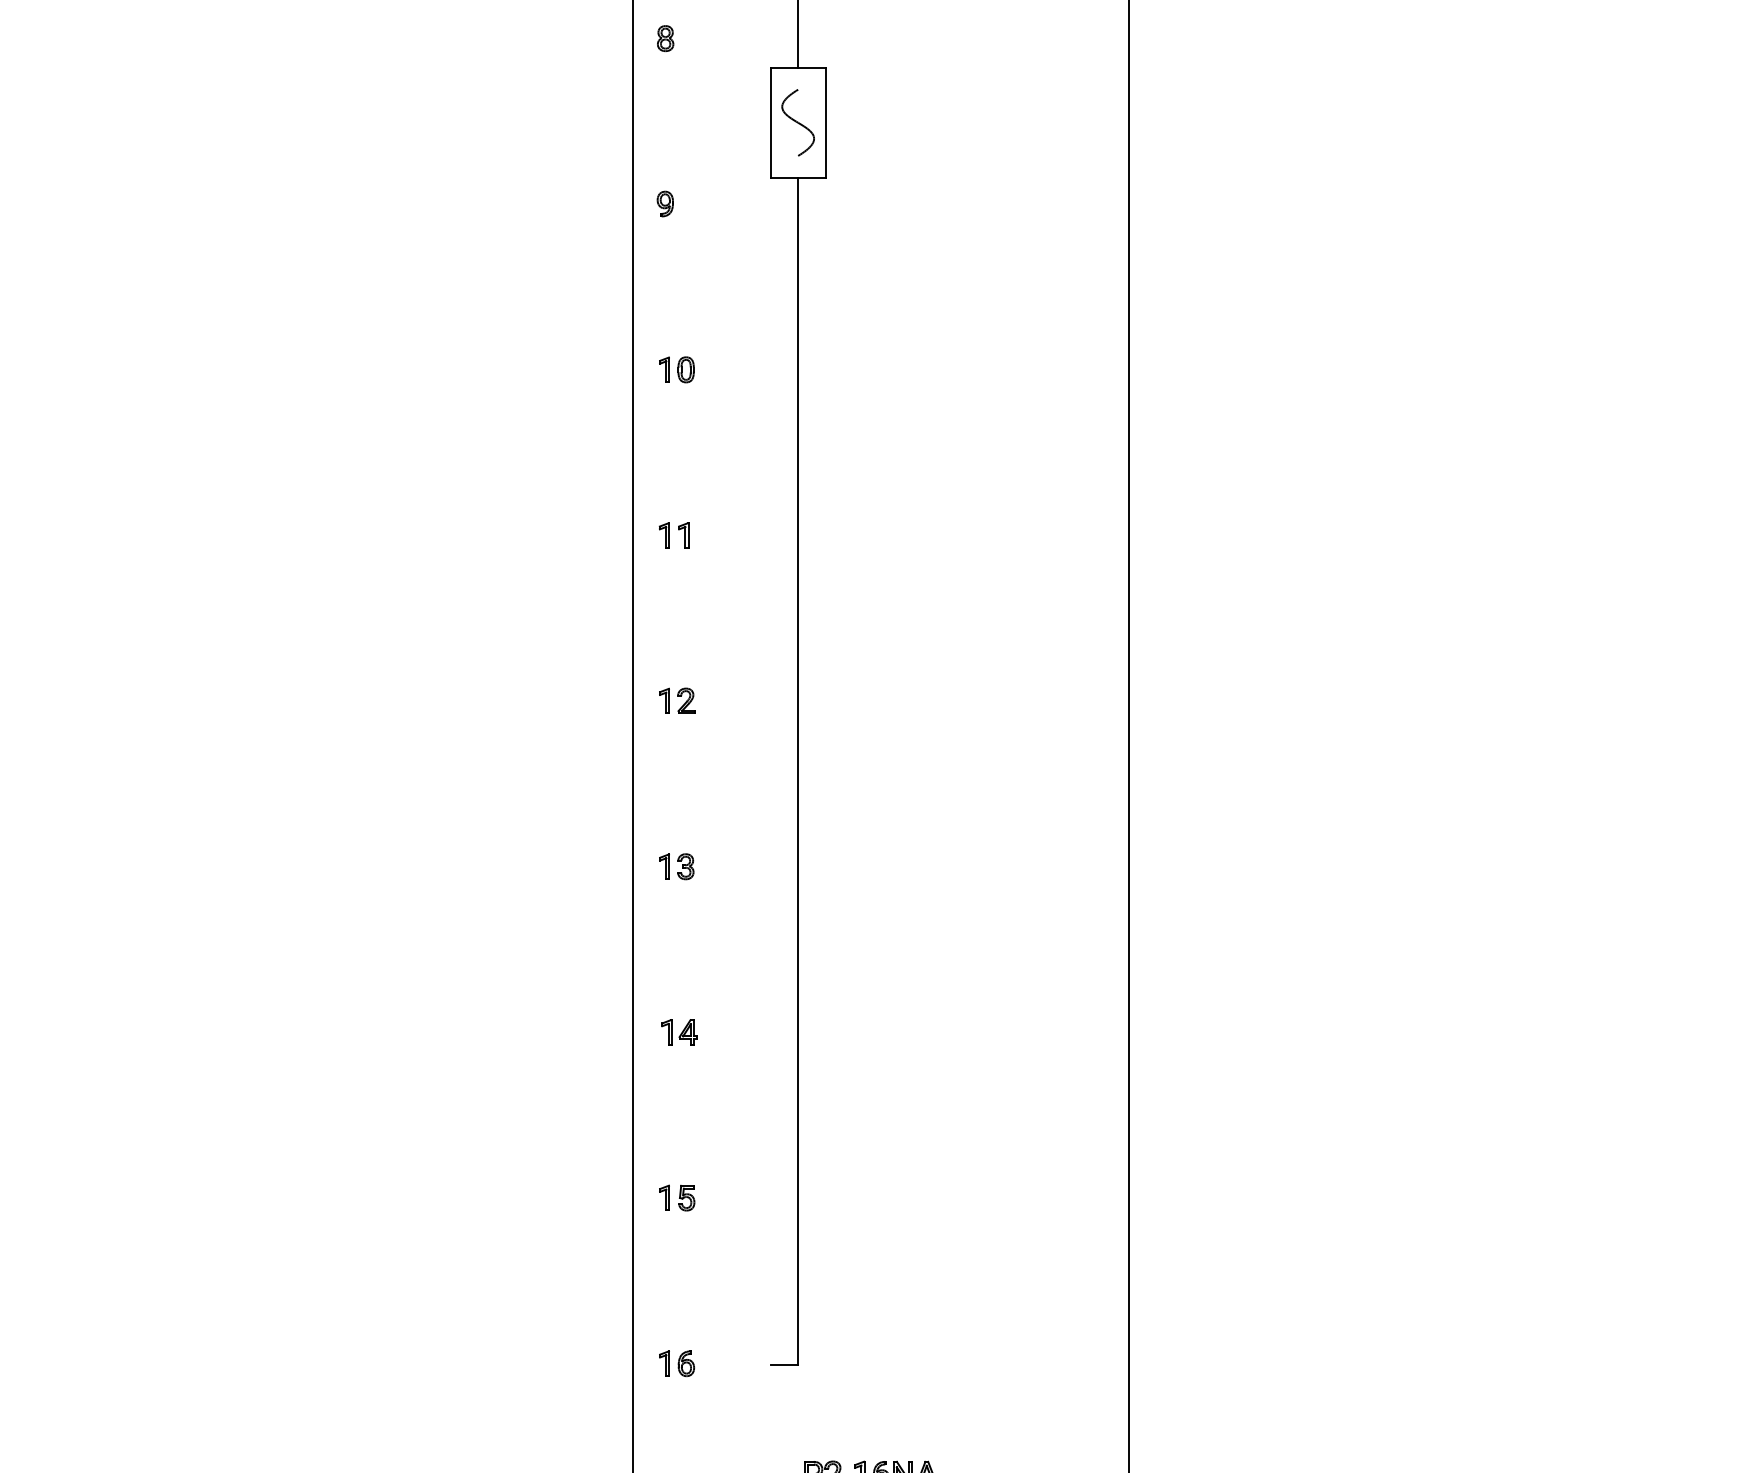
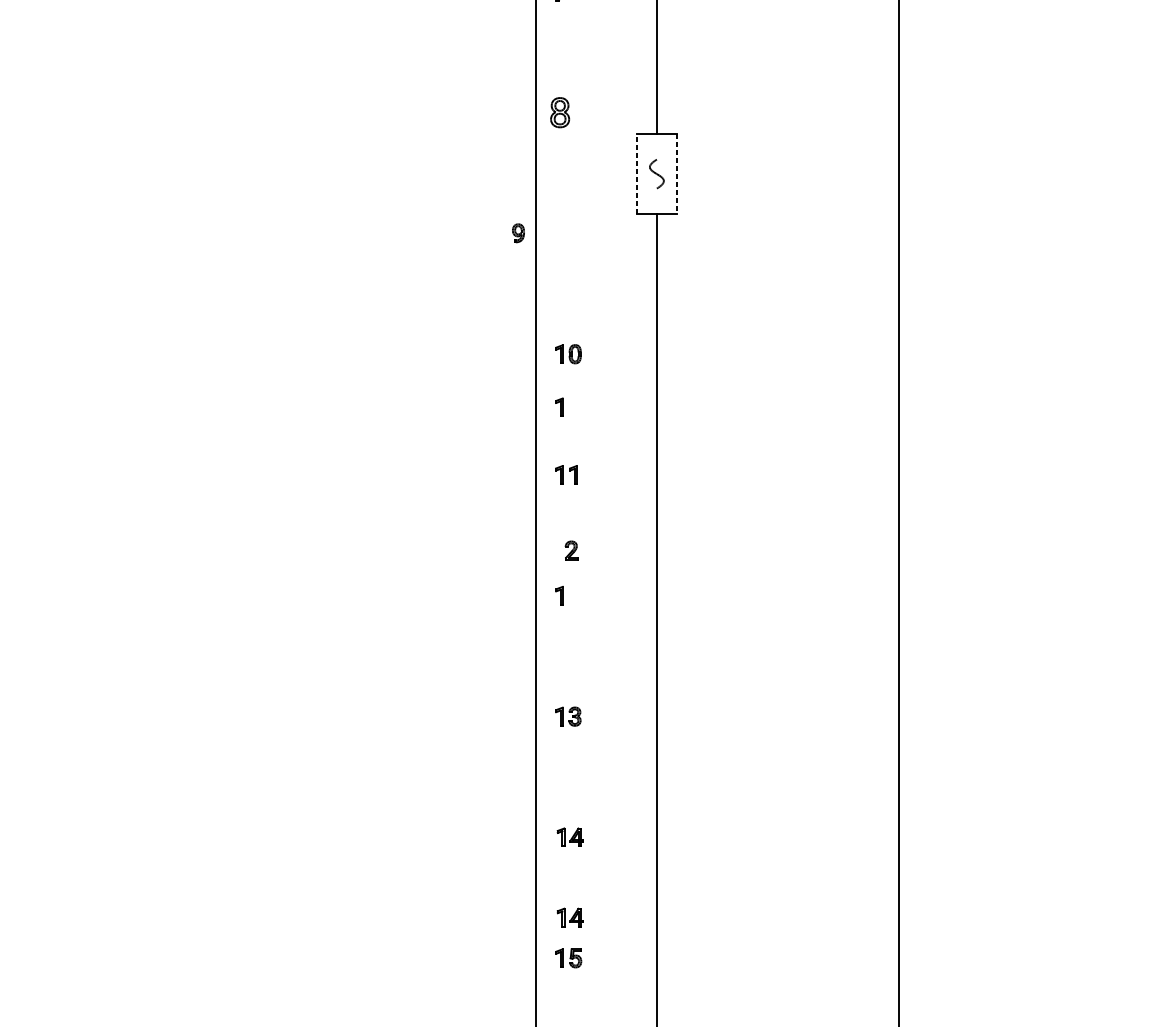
part: (665, 38) -> (560, 112), size x1.6
line: (770, 122) -> (636, 173), solid -> dashed
part: (797, 122) -> (656, 173), size x0.6
line: (825, 123) -> (676, 174), solid -> dashed
part: (664, 203) -> (517, 232), moved
part: (664, 442) -> (559, 407), added
part: (686, 700) -> (571, 550), moved
part: (679, 1142) -> (570, 917), added

